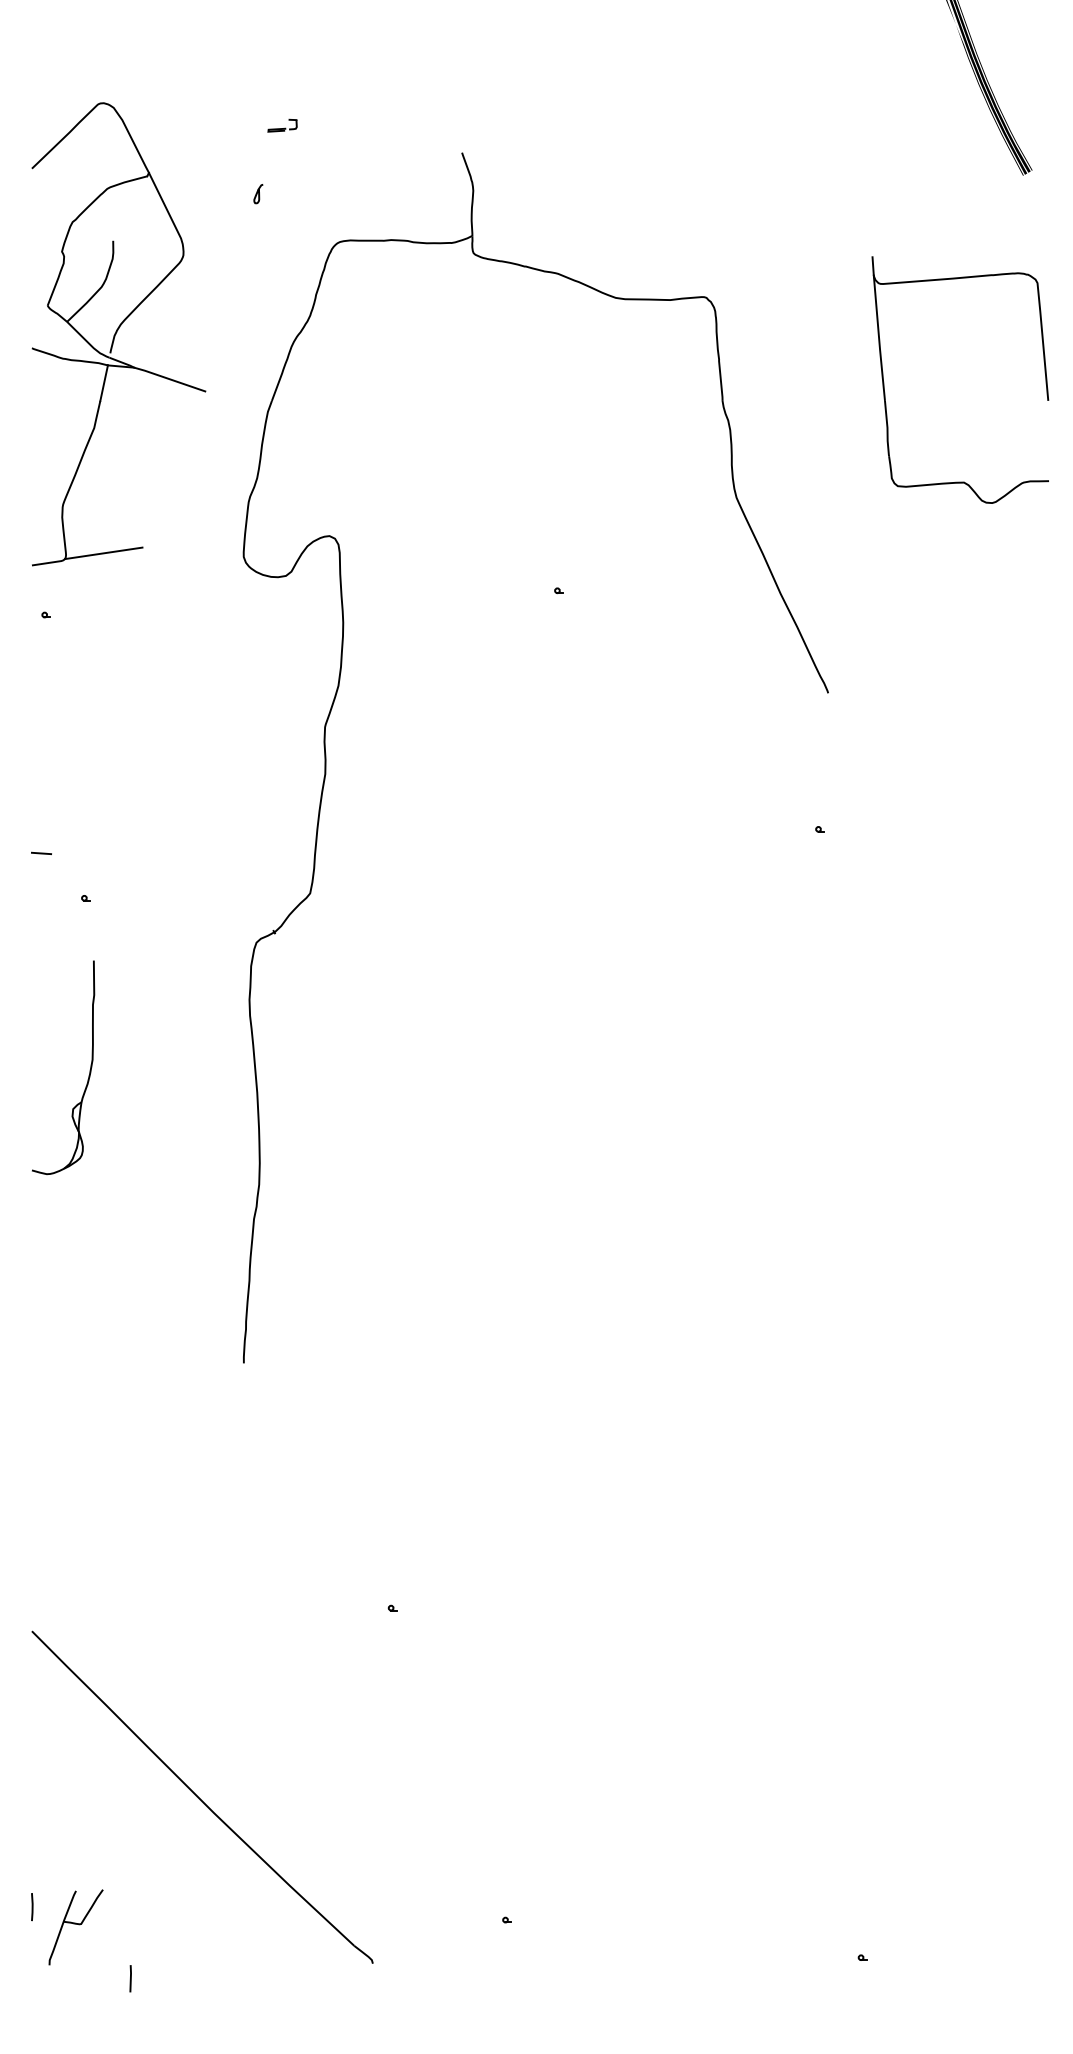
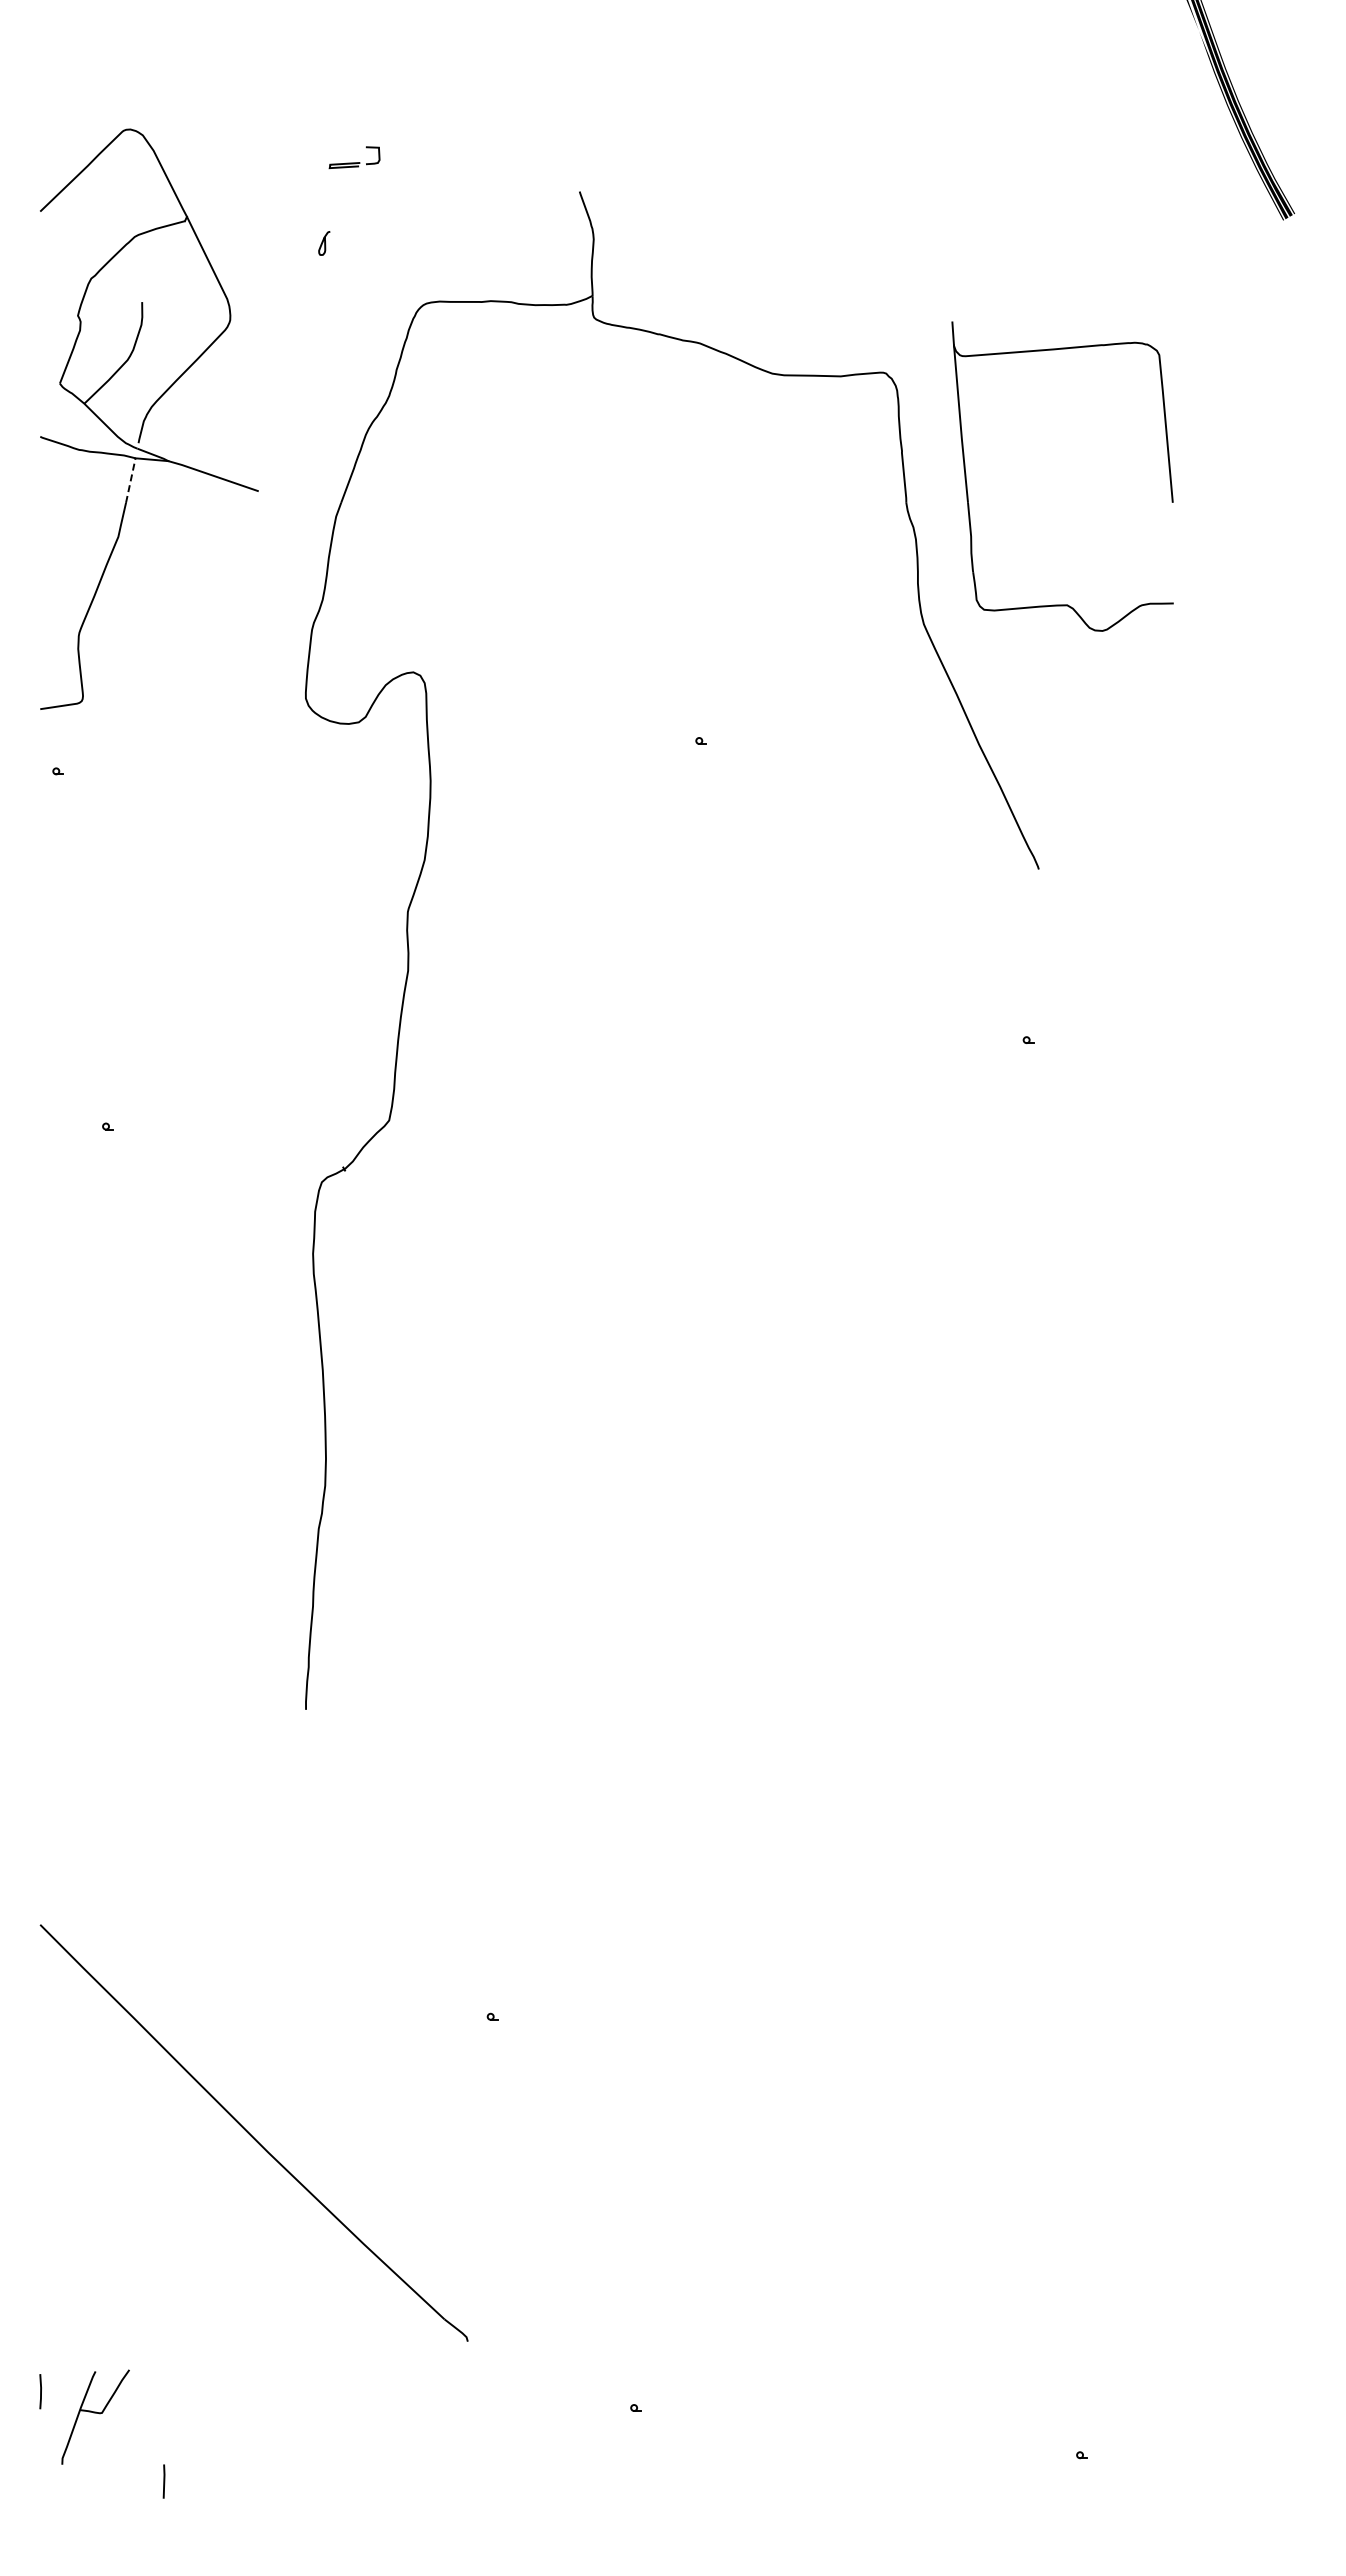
part: (282, 125) -> (354, 157), size x1.4
line: (103, 383) -> (130, 480), solid -> dashed
part: (884, 385) -> (967, 483), moved
line: (103, 552) -> (129, 693), removed
line: (41, 853) -> (52, 1070), removed
part: (89, 1071) -> (112, 1343), removed
part: (201, 1796) -> (253, 2132), moved

